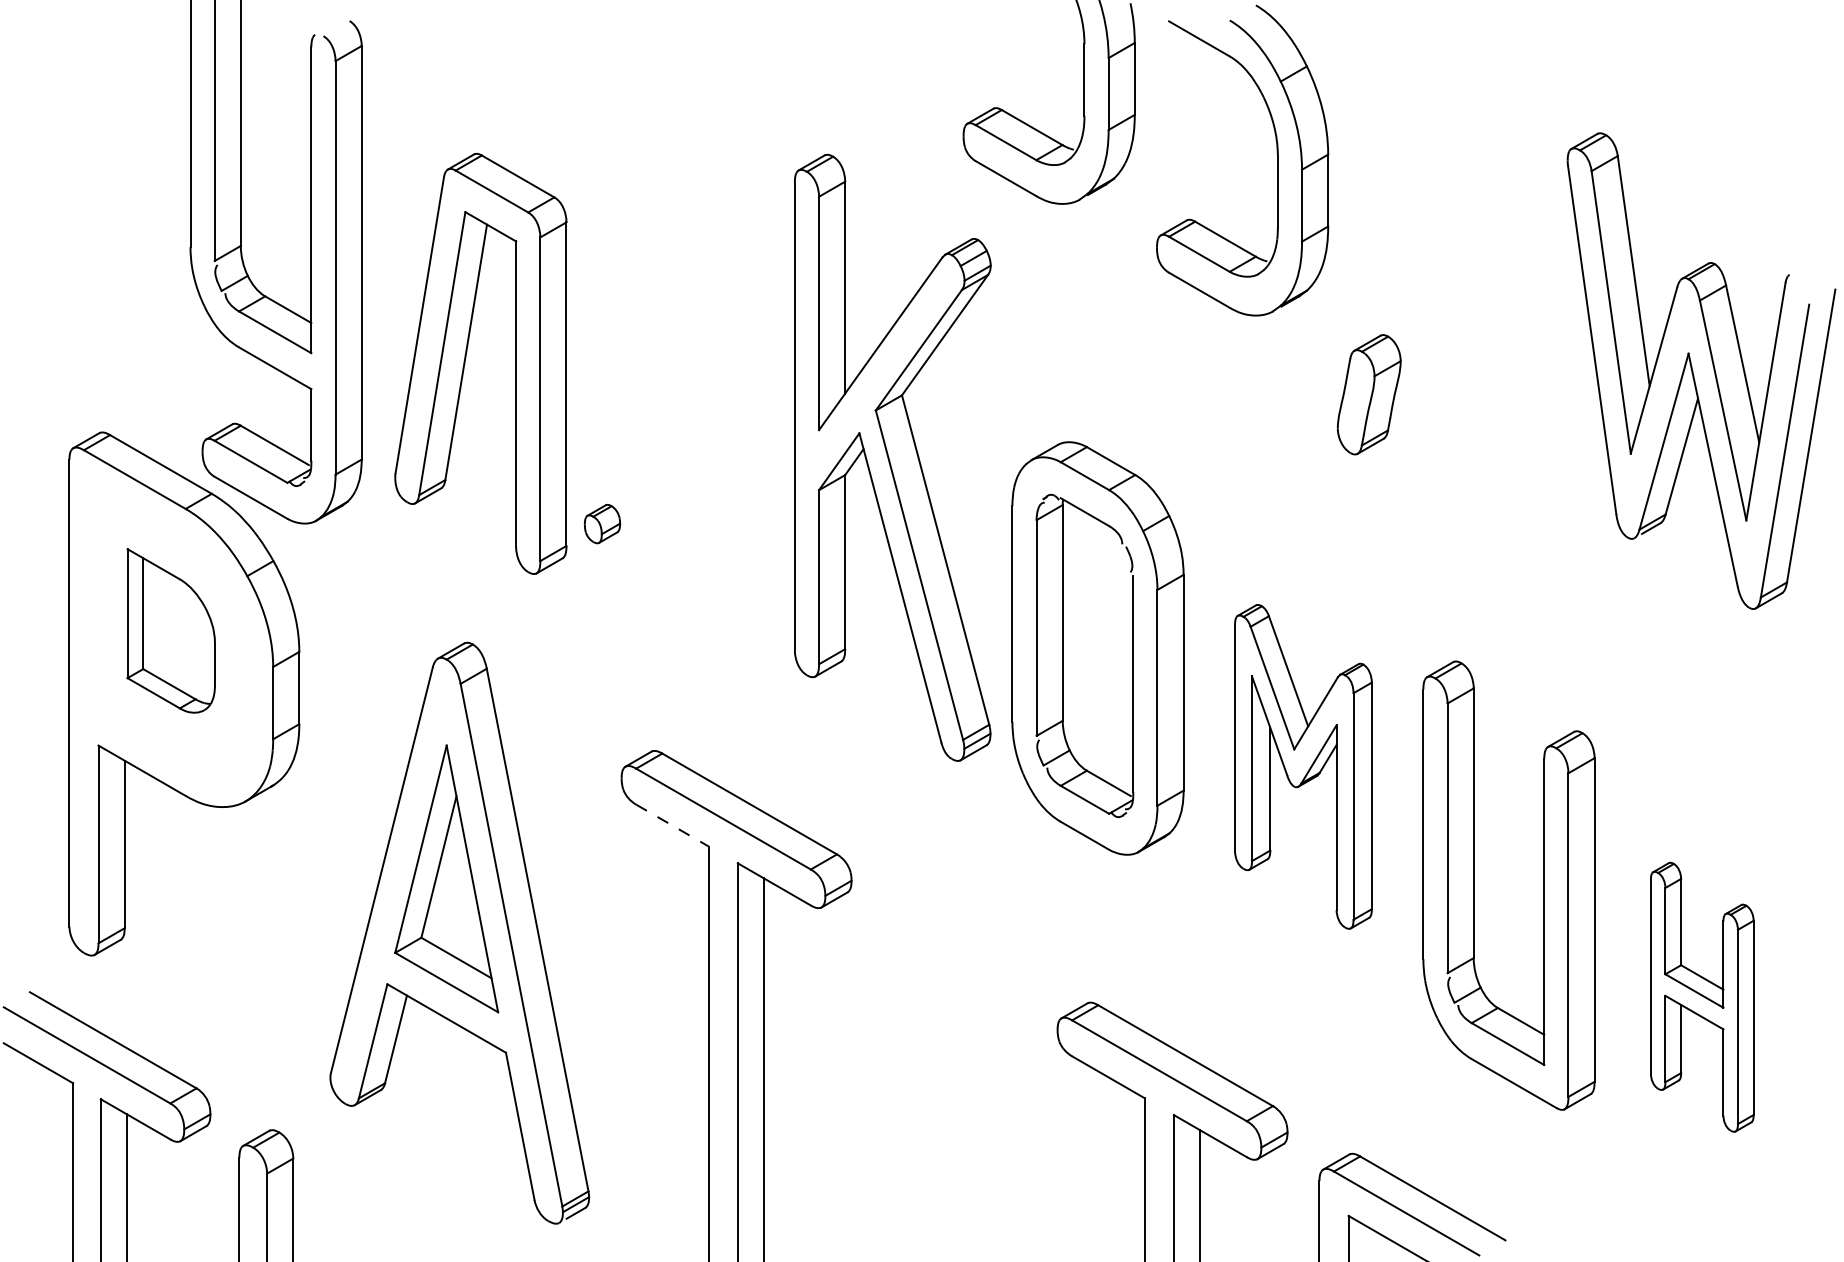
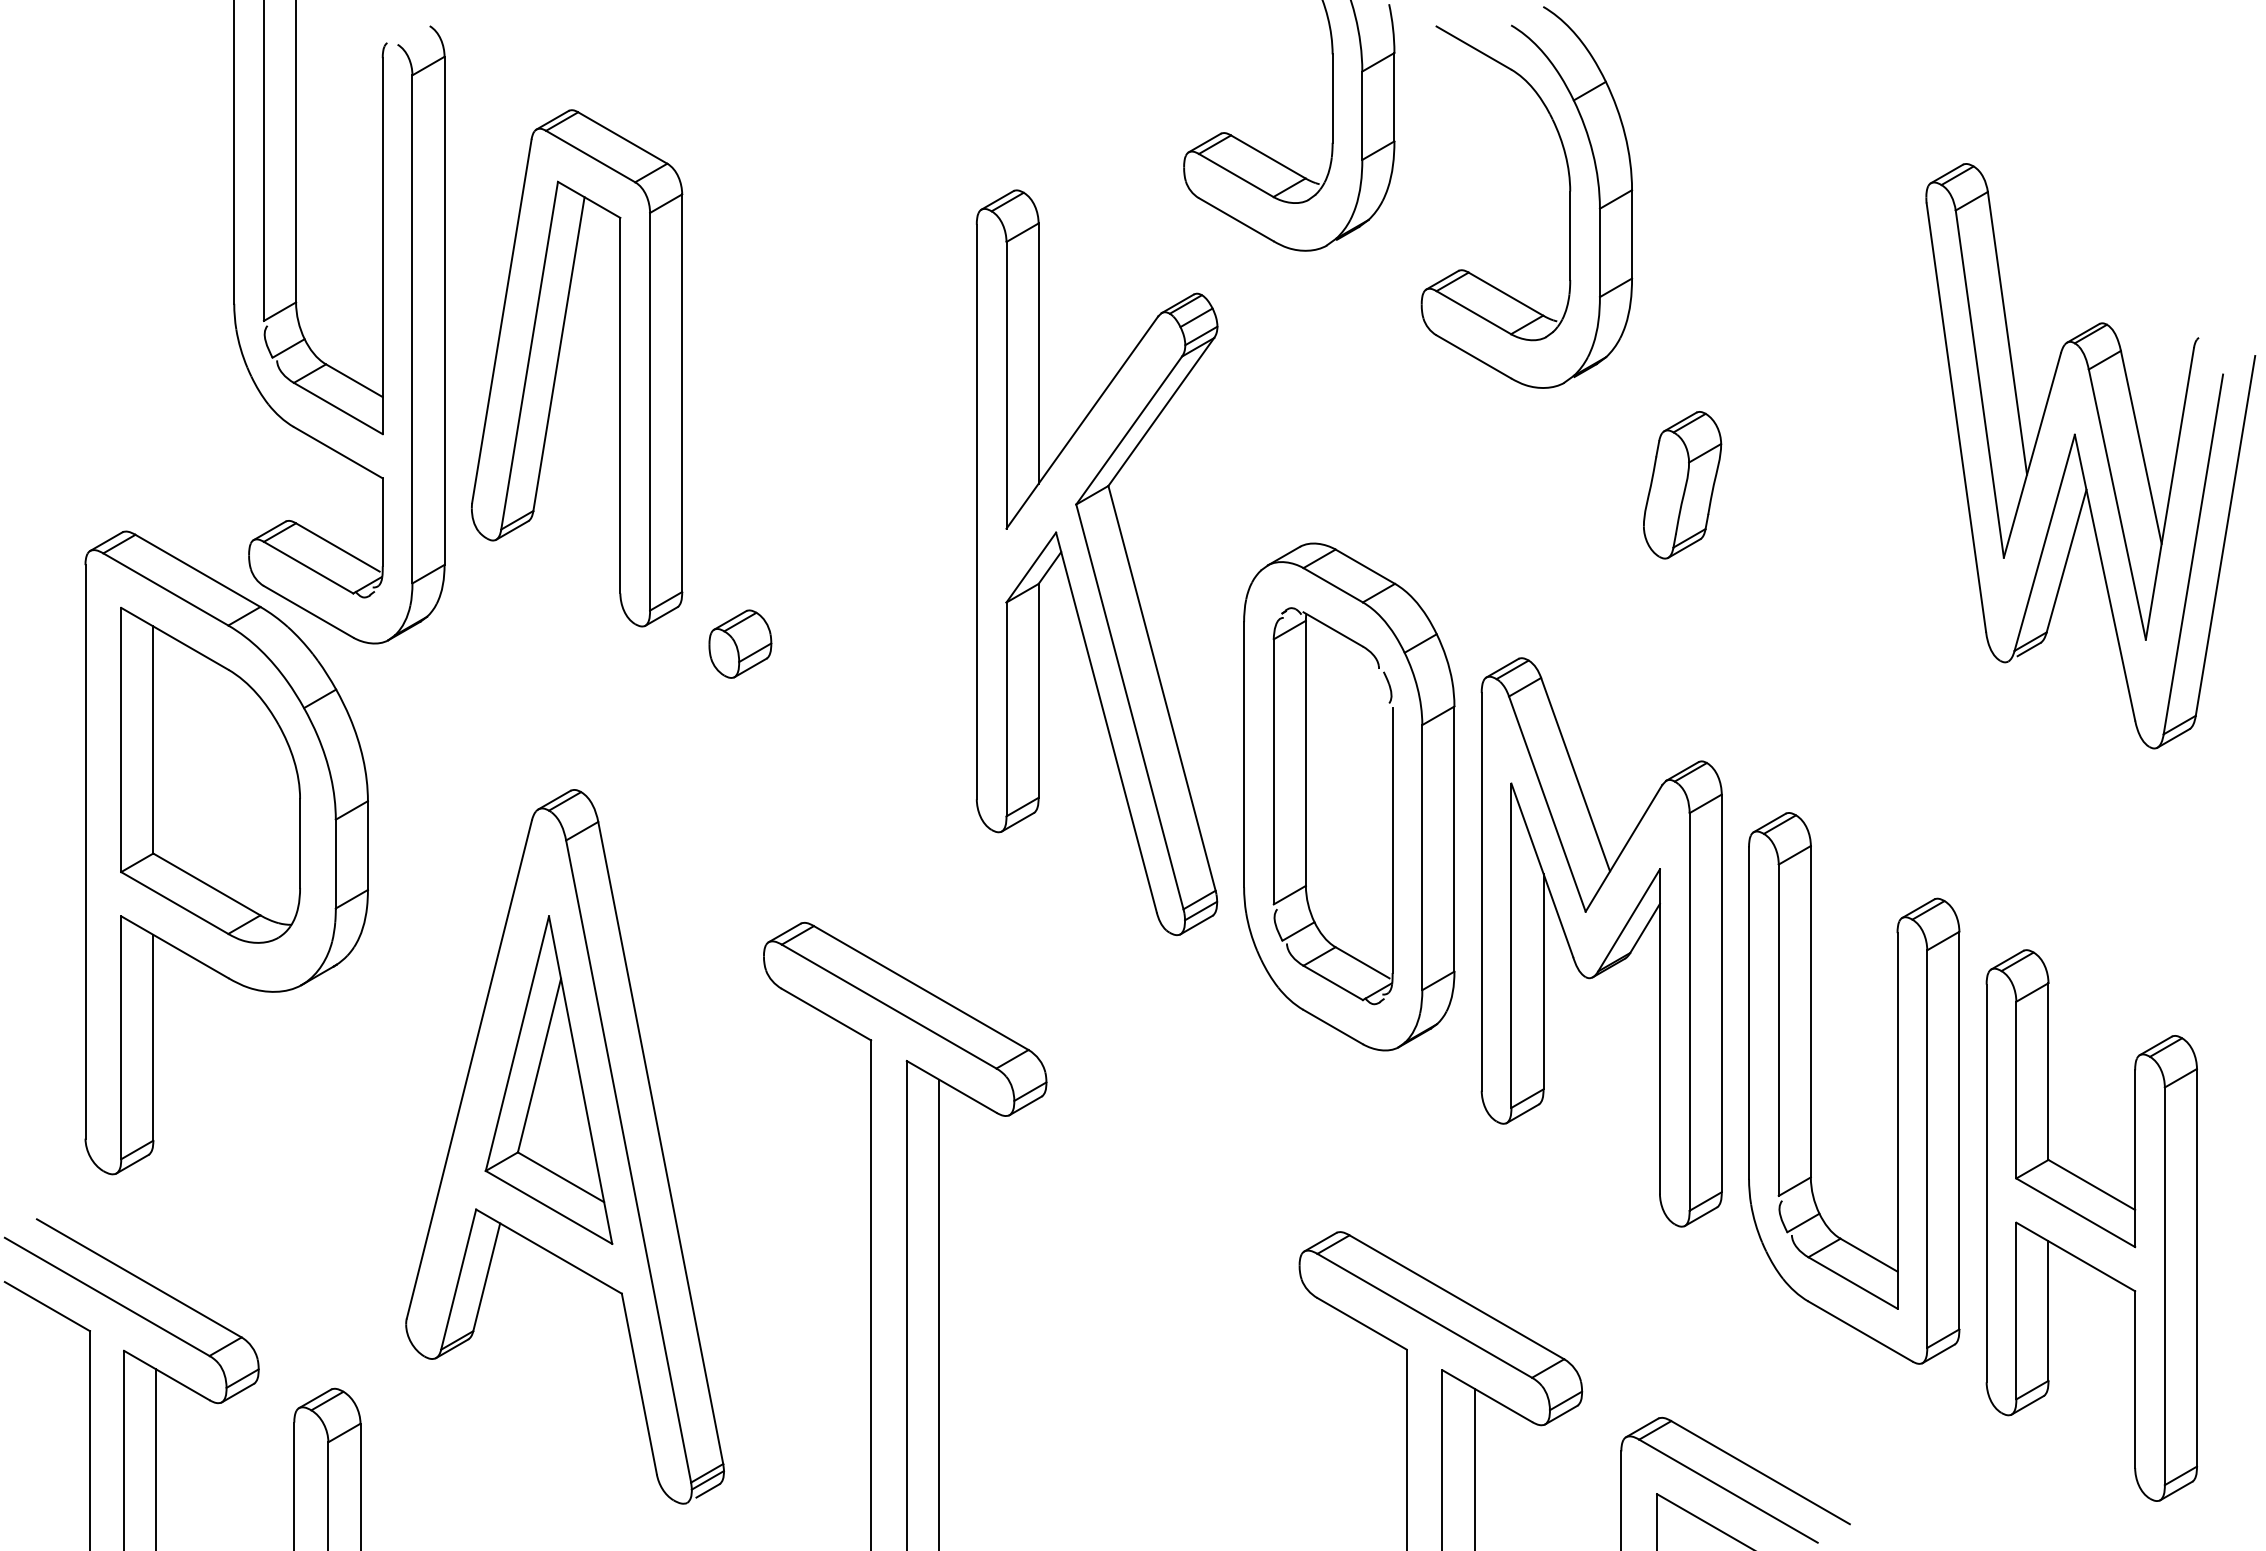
part: (465, 360) -> (558, 364), moved
part: (602, 523) -> (740, 643), size x1.43
part: (171, 631) -> (210, 775), size x1.67
part: (1303, 766) -> (1601, 942), size x1.43
line: (672, 825) -> (826, 1014), dashed -> solid
part: (1702, 997) -> (2091, 1225), size x1.67

